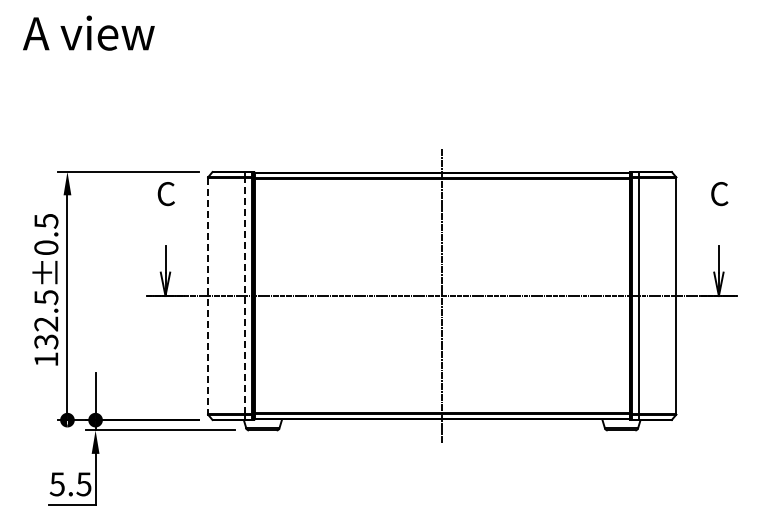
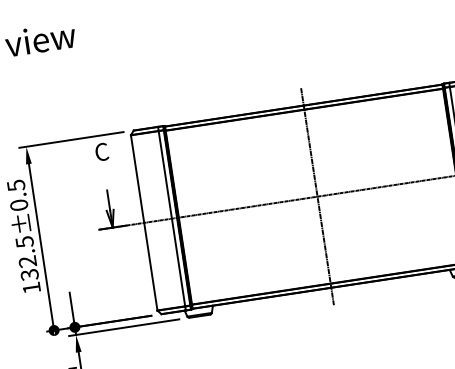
line: (245, 295) -> (171, 218), dashed -> solid
line: (207, 296) -> (143, 223), dashed -> solid

